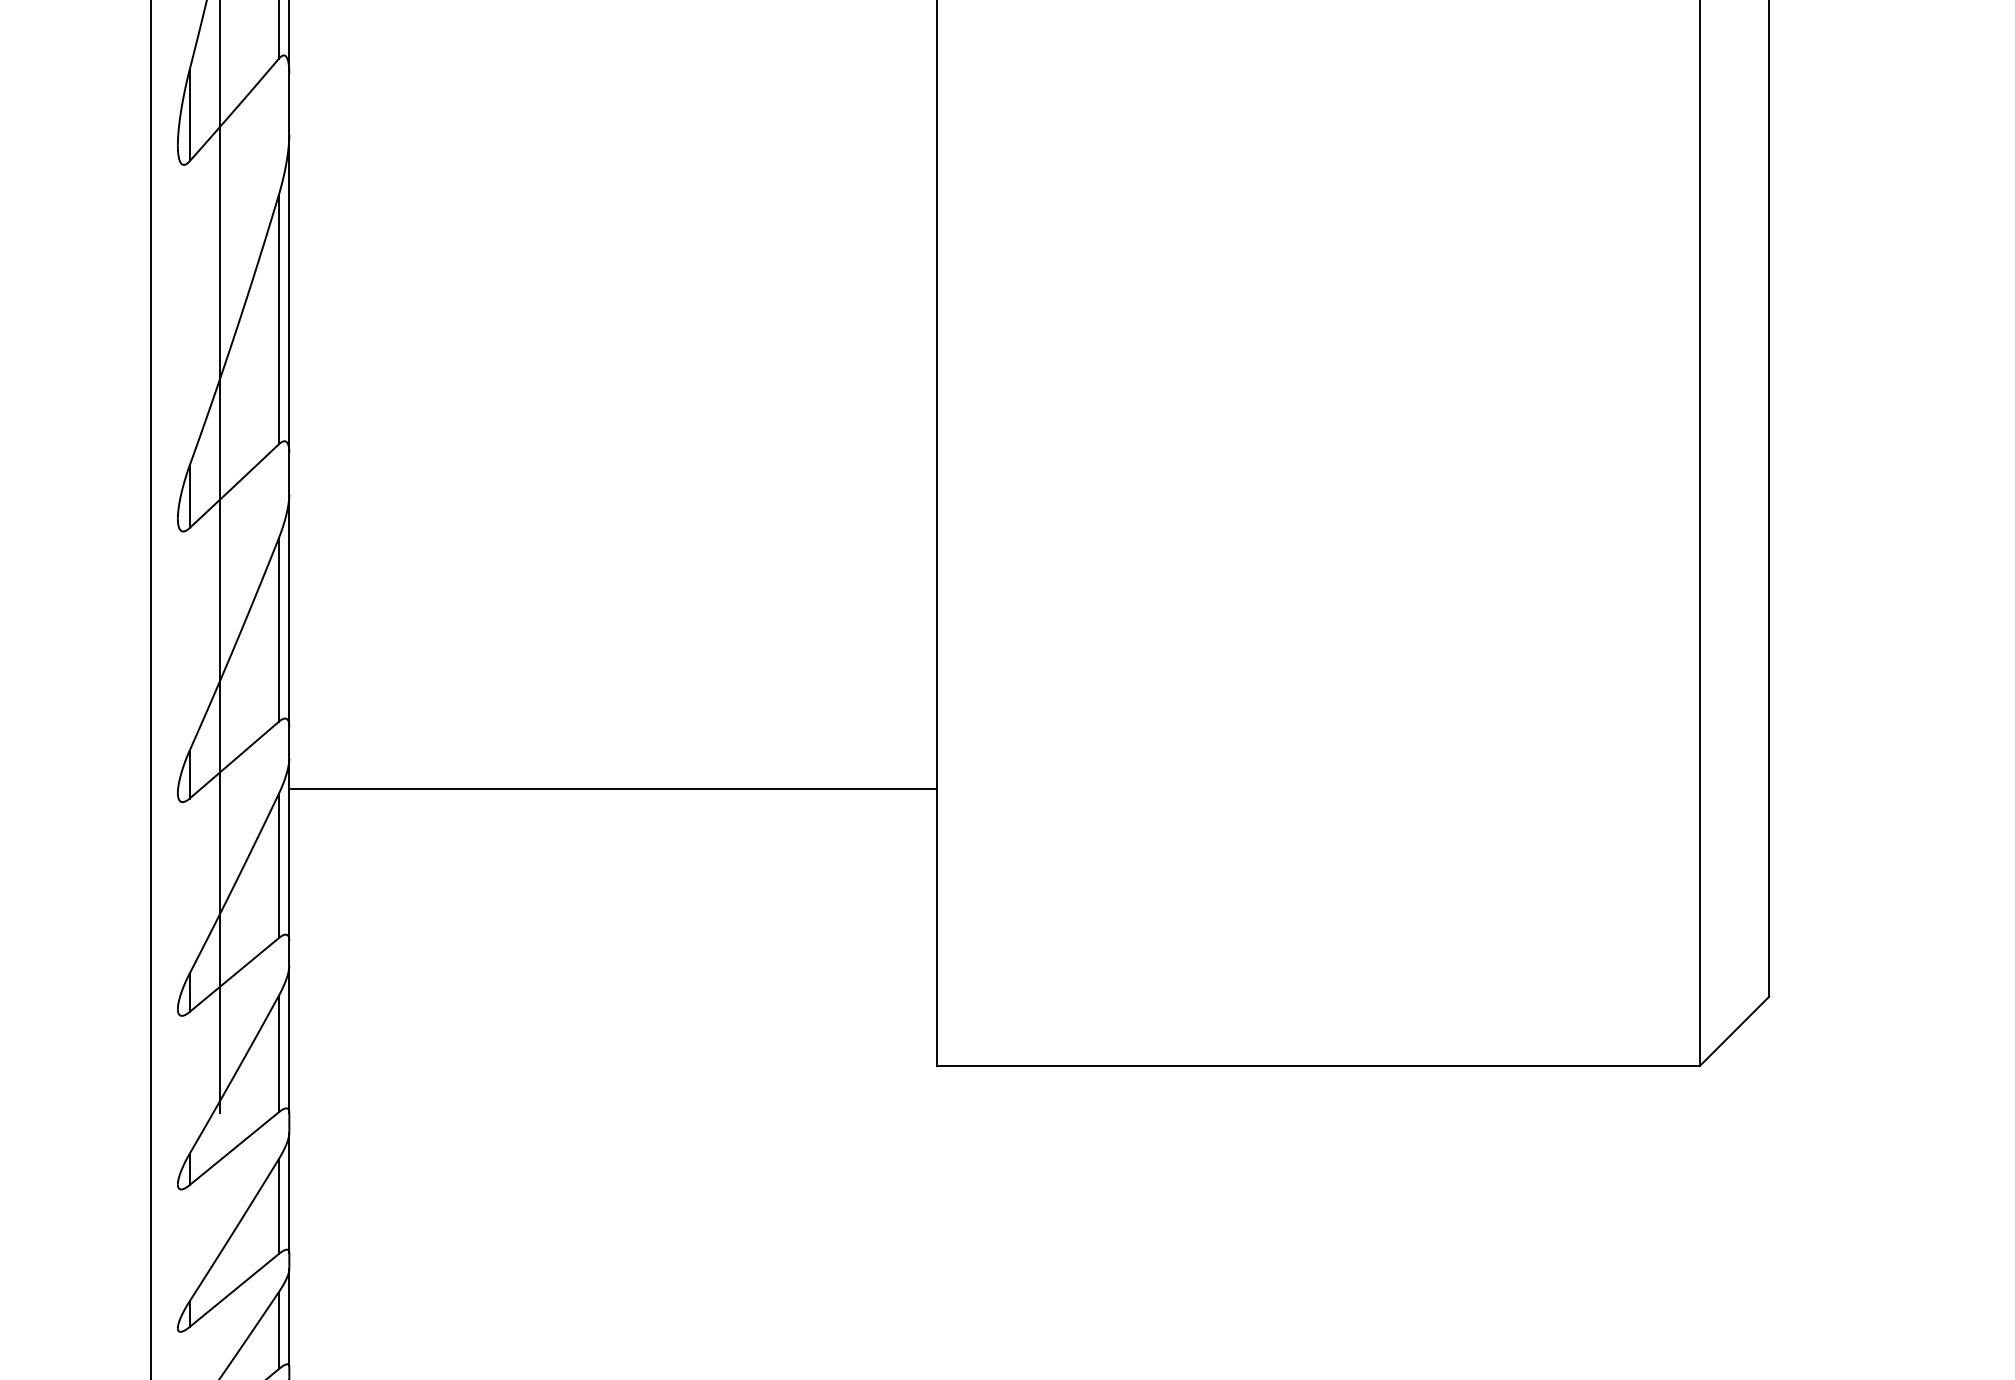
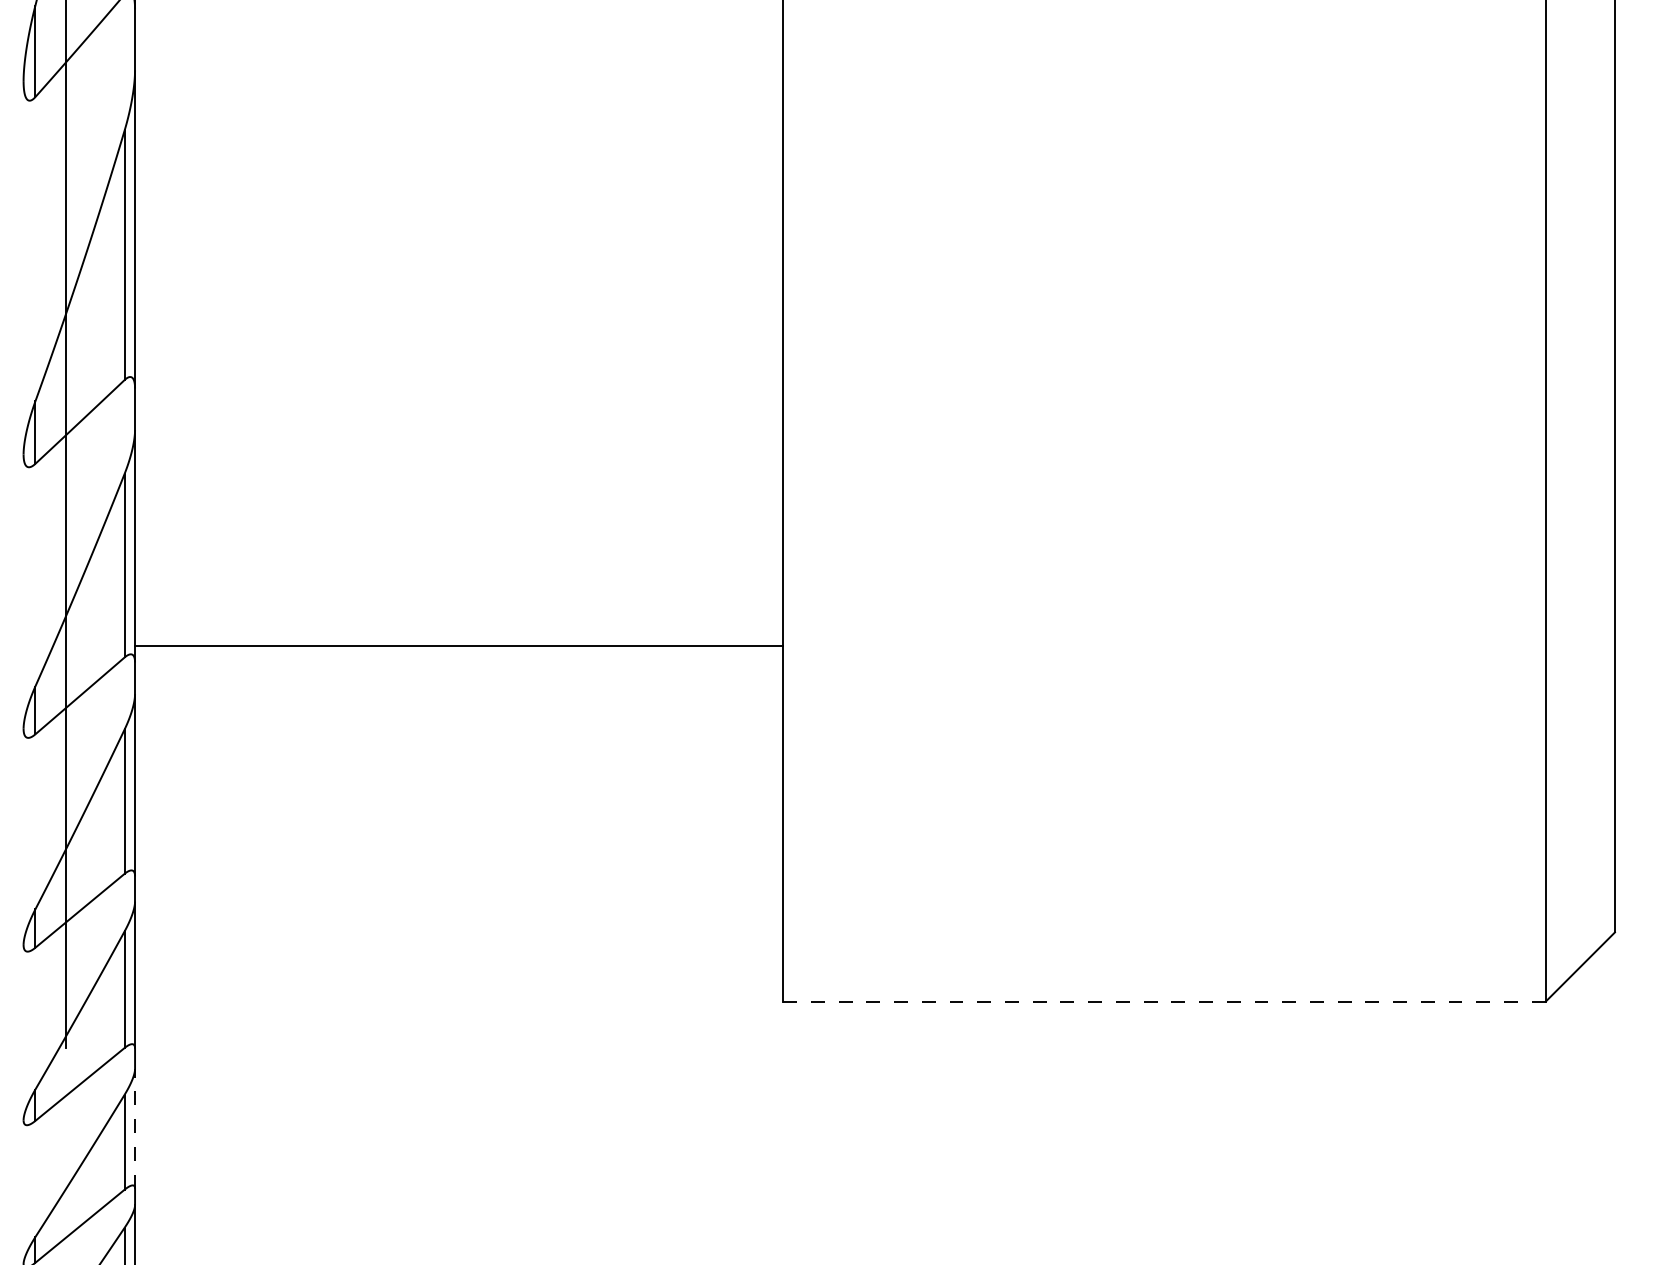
line: (613, 788) -> (459, 646), moved
line: (1319, 1065) -> (1165, 1001), solid -> dashed
line: (289, 1193) -> (135, 1129), solid -> dashed

